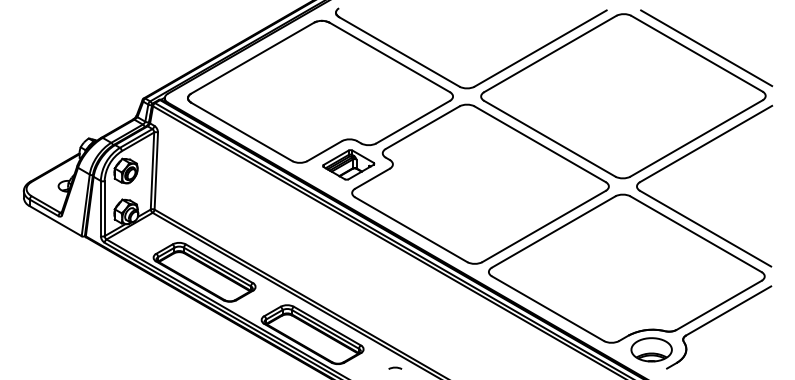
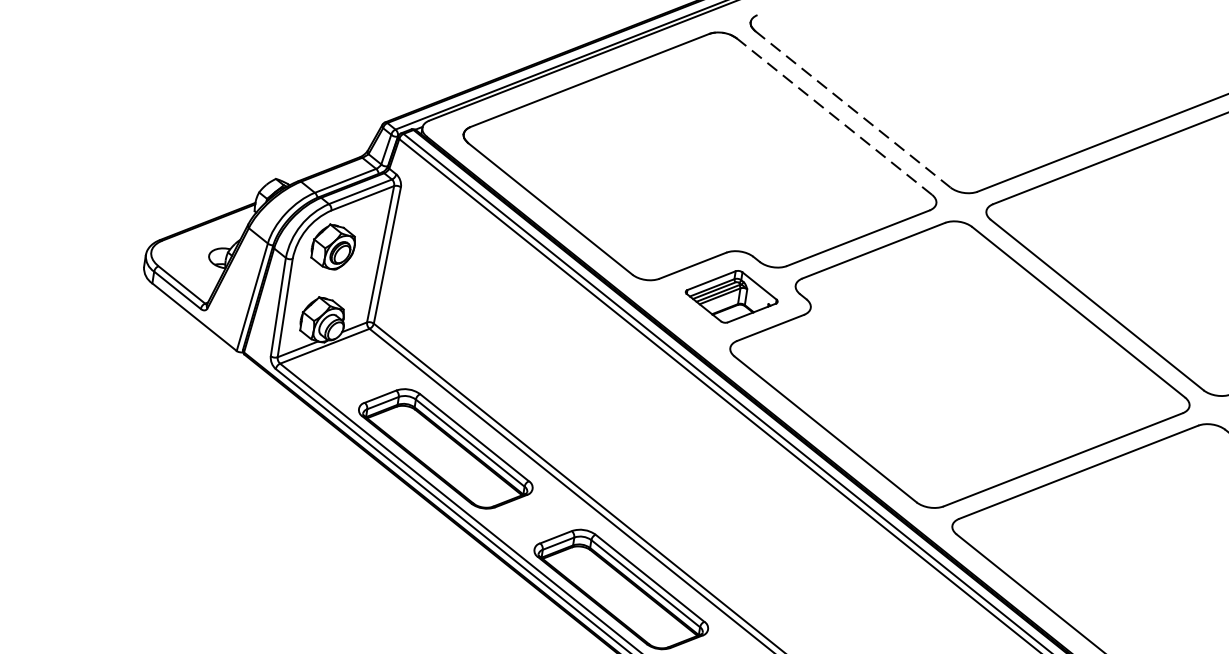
line: (399, 52) -> (852, 110), solid -> dashed
line: (389, 57) -> (833, 116), solid -> dashed

